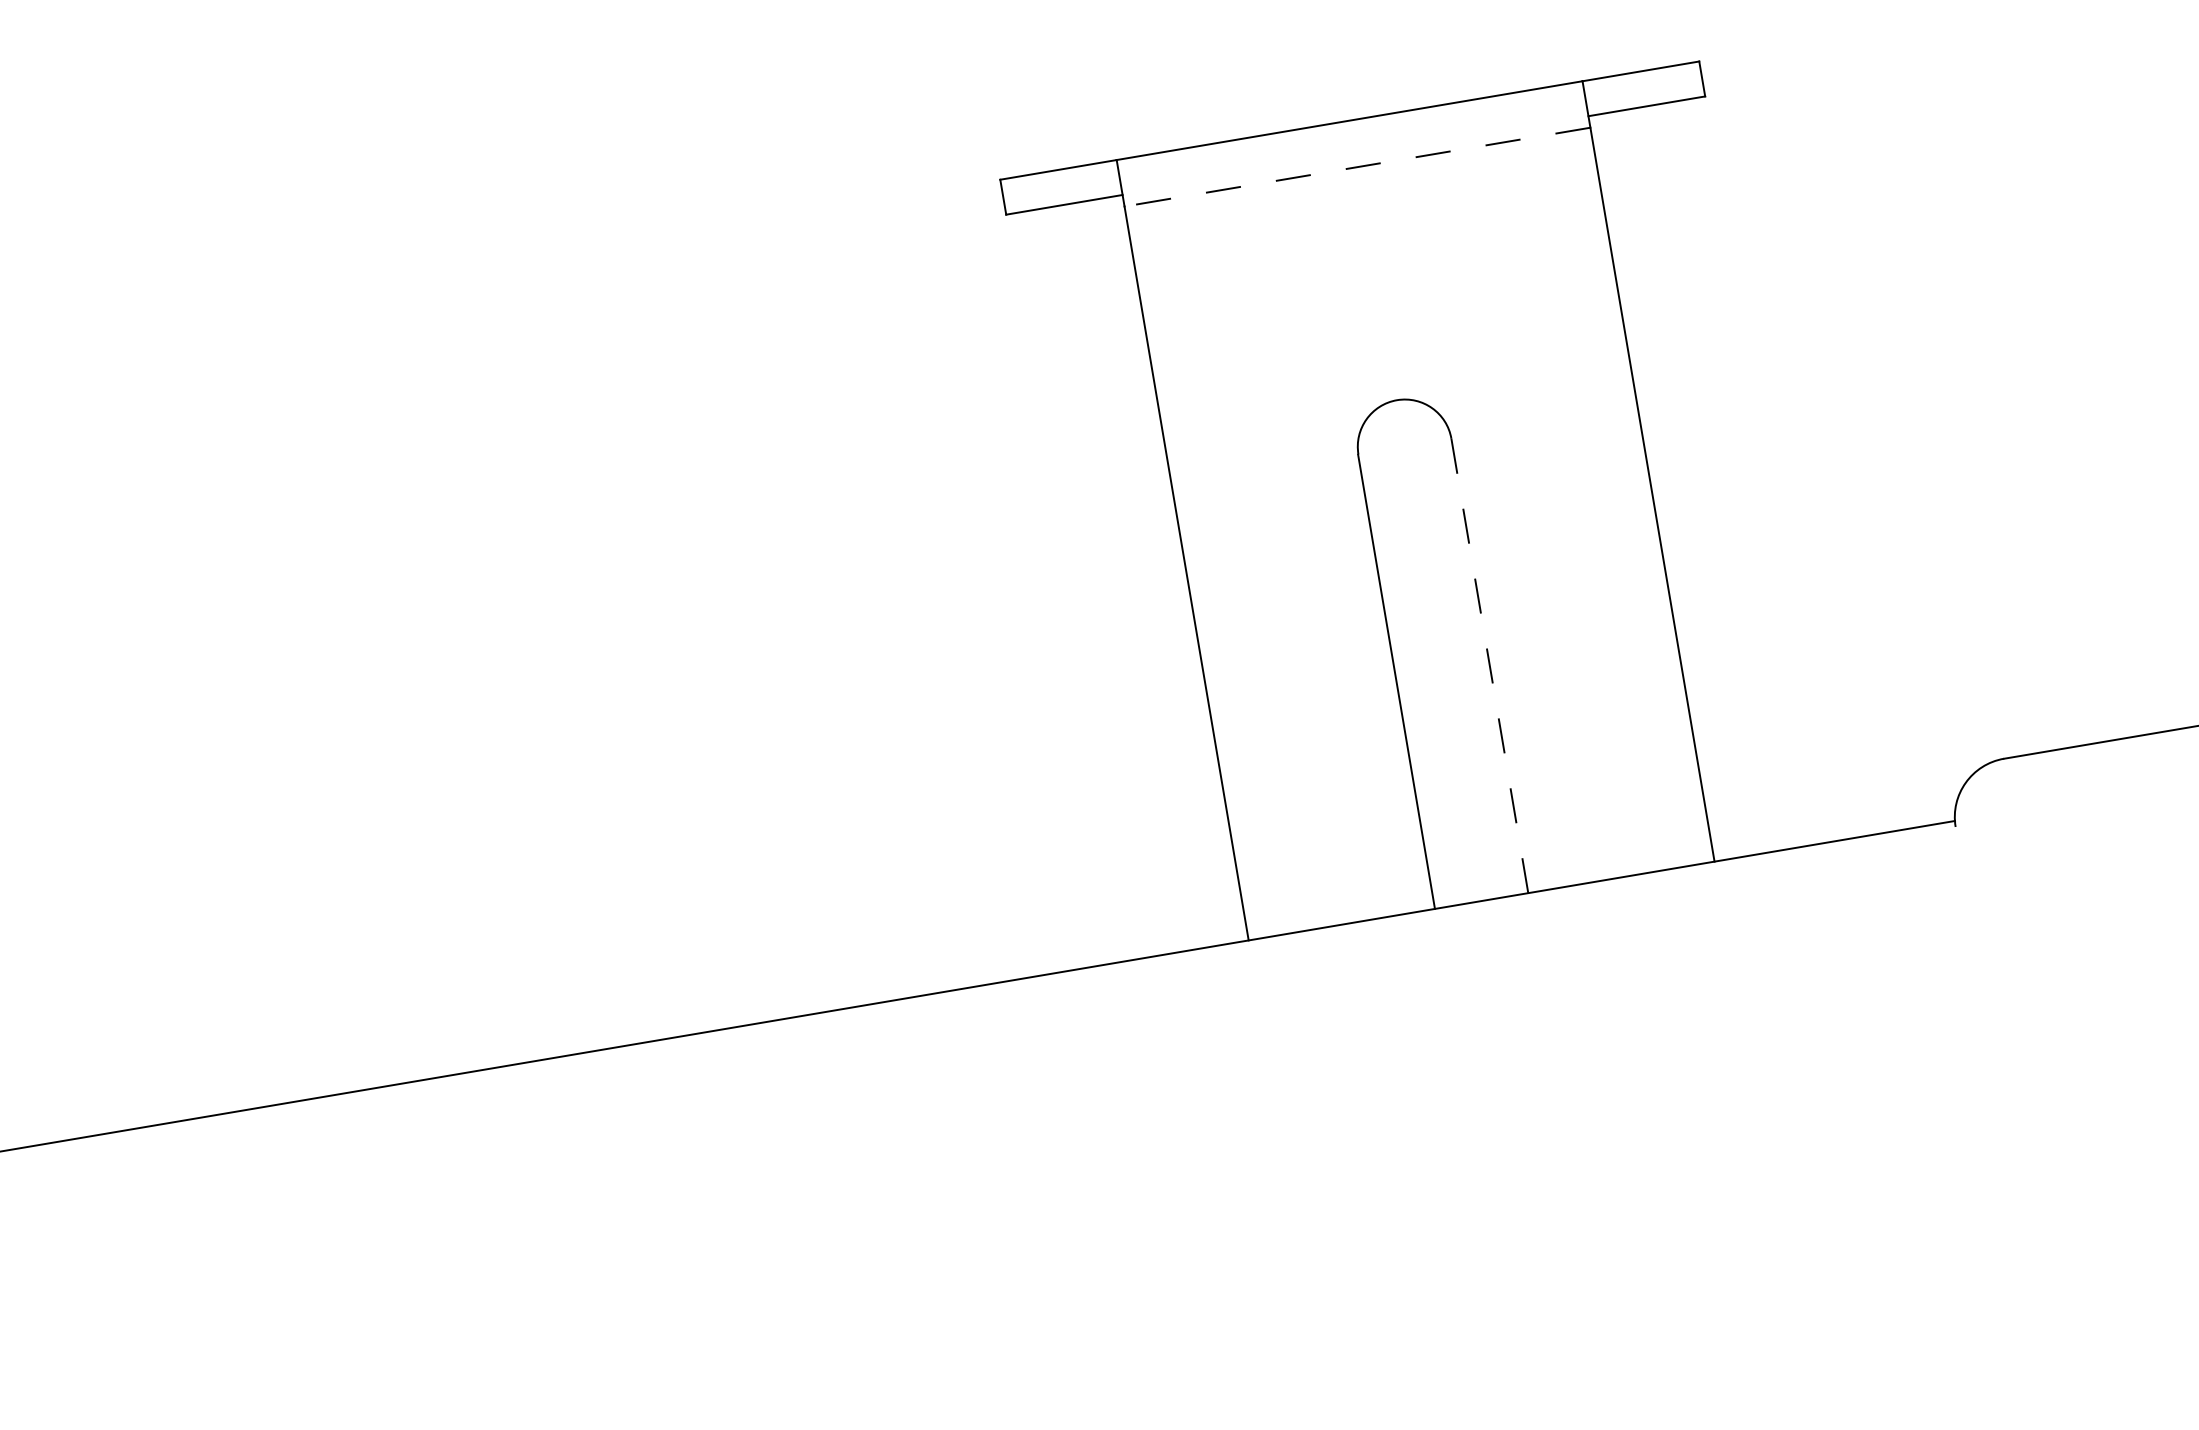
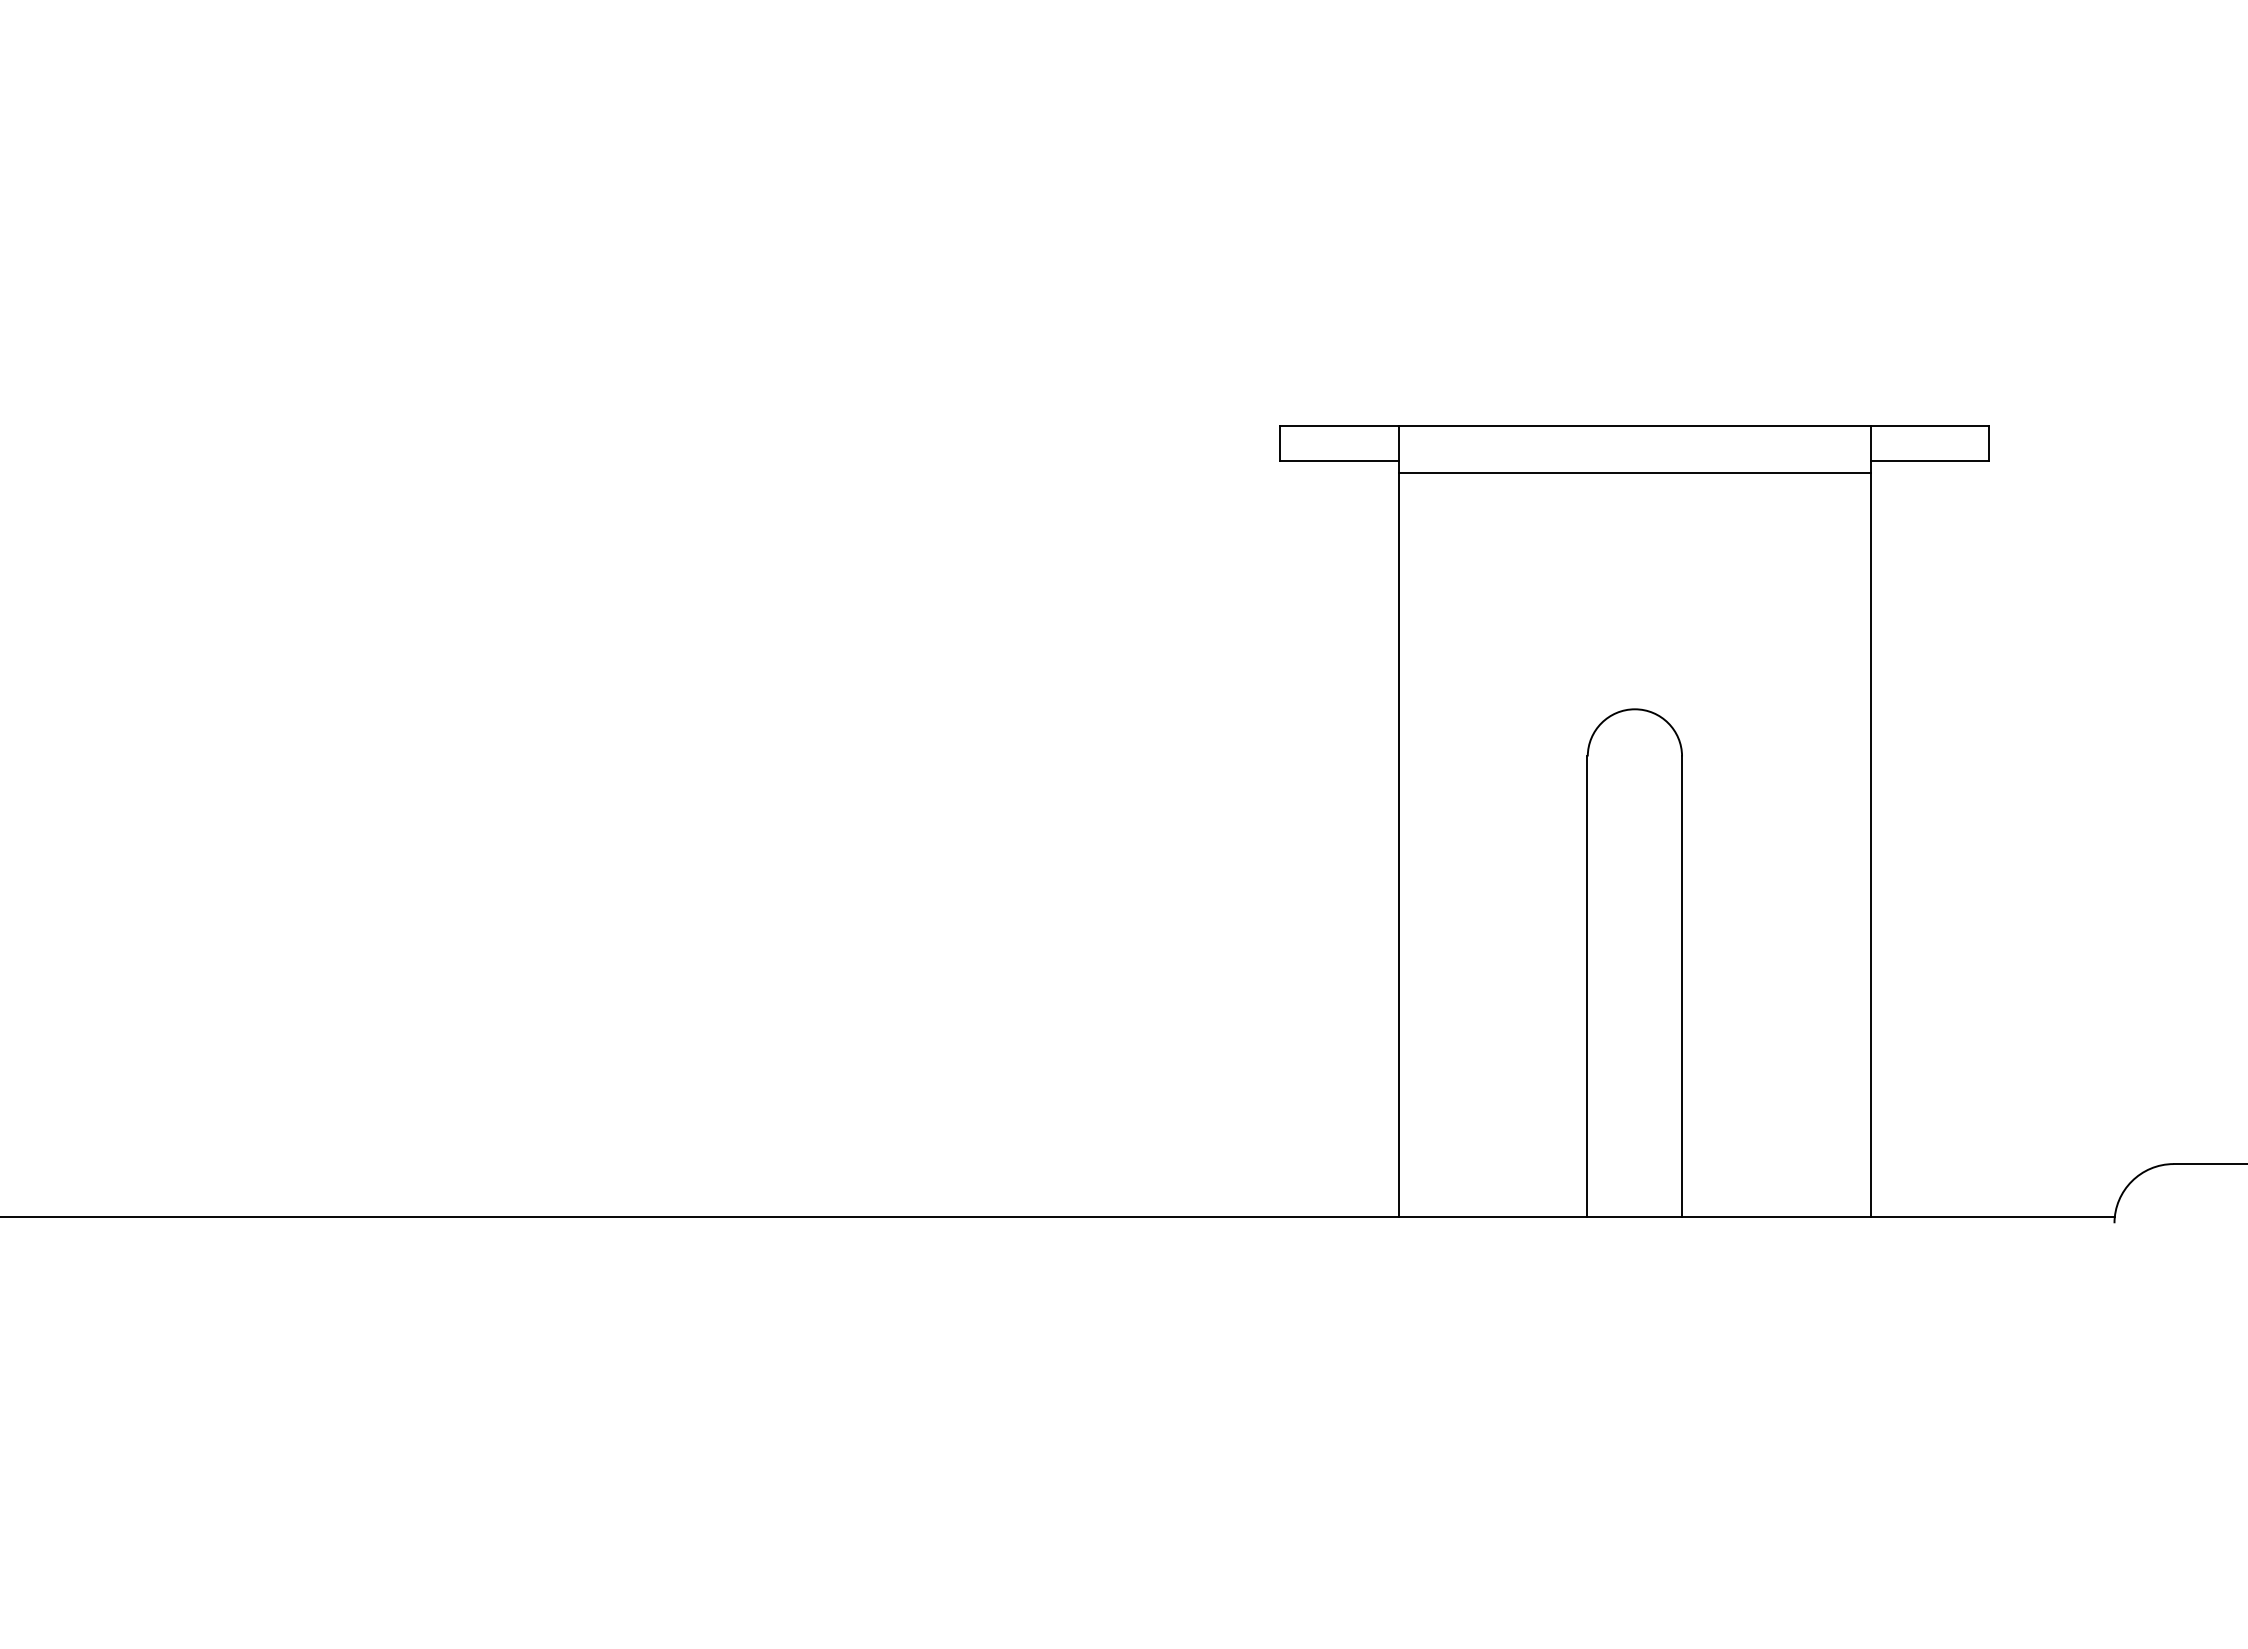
line: (1357, 166) -> (1634, 472), dashed -> solid
line: (1490, 665) -> (1682, 986), dashed -> solid

